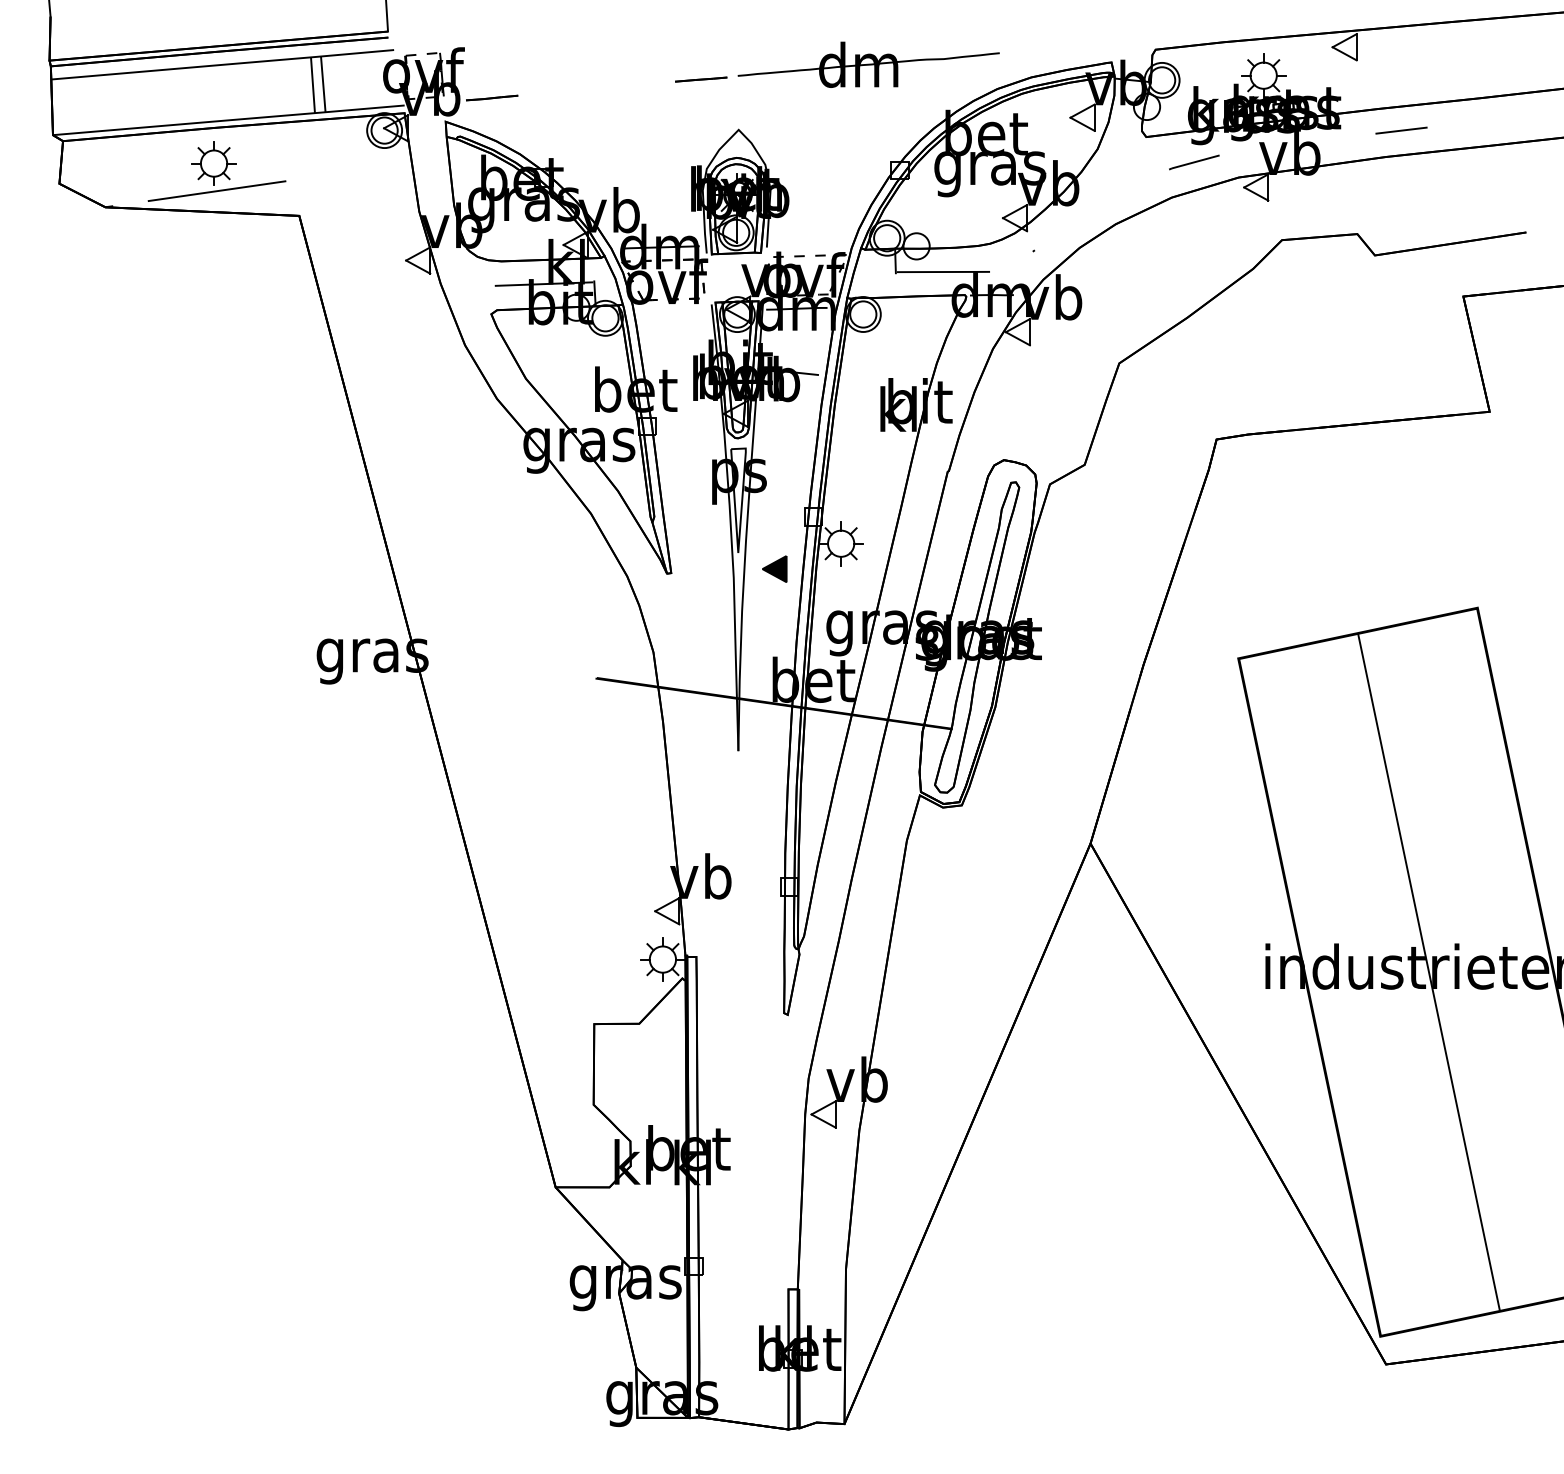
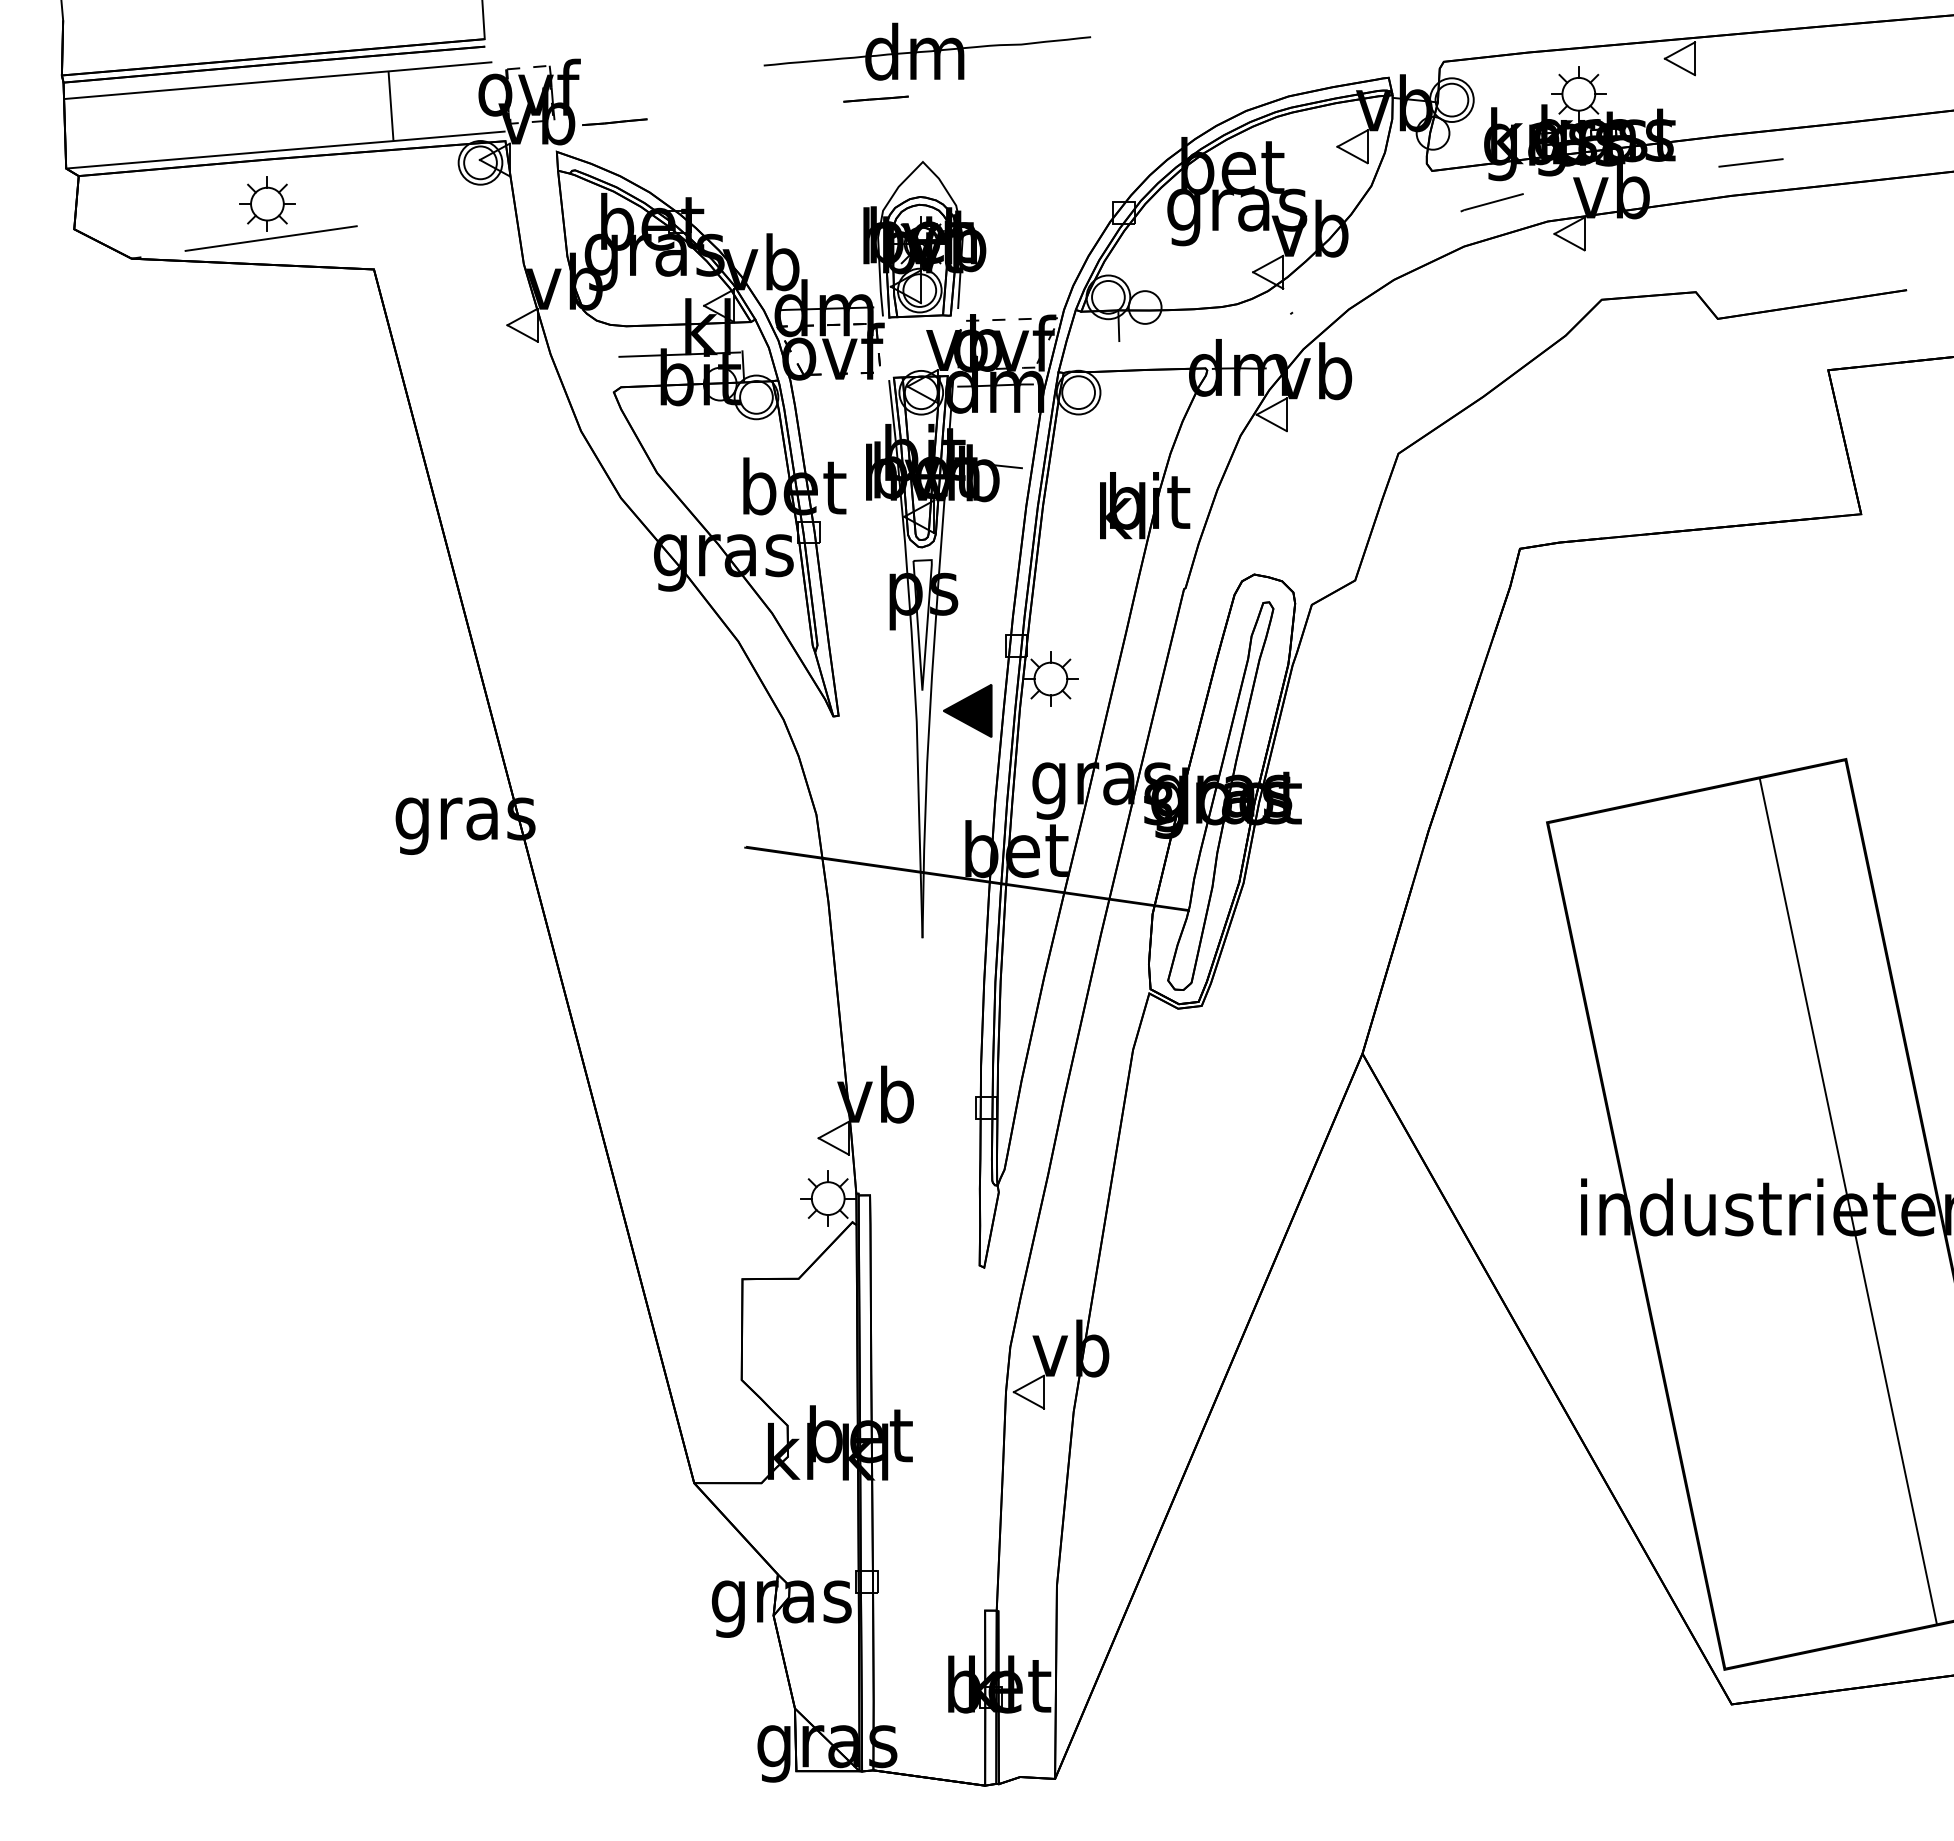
part: (868, 64) -> (927, 51), moved
line: (322, 83) -> (403, 104), removed
line: (943, 271) -> (1178, 339), removed
part: (774, 568) -> (967, 710), size x1.6
line: (1429, 972) -> (1848, 1201), moved

